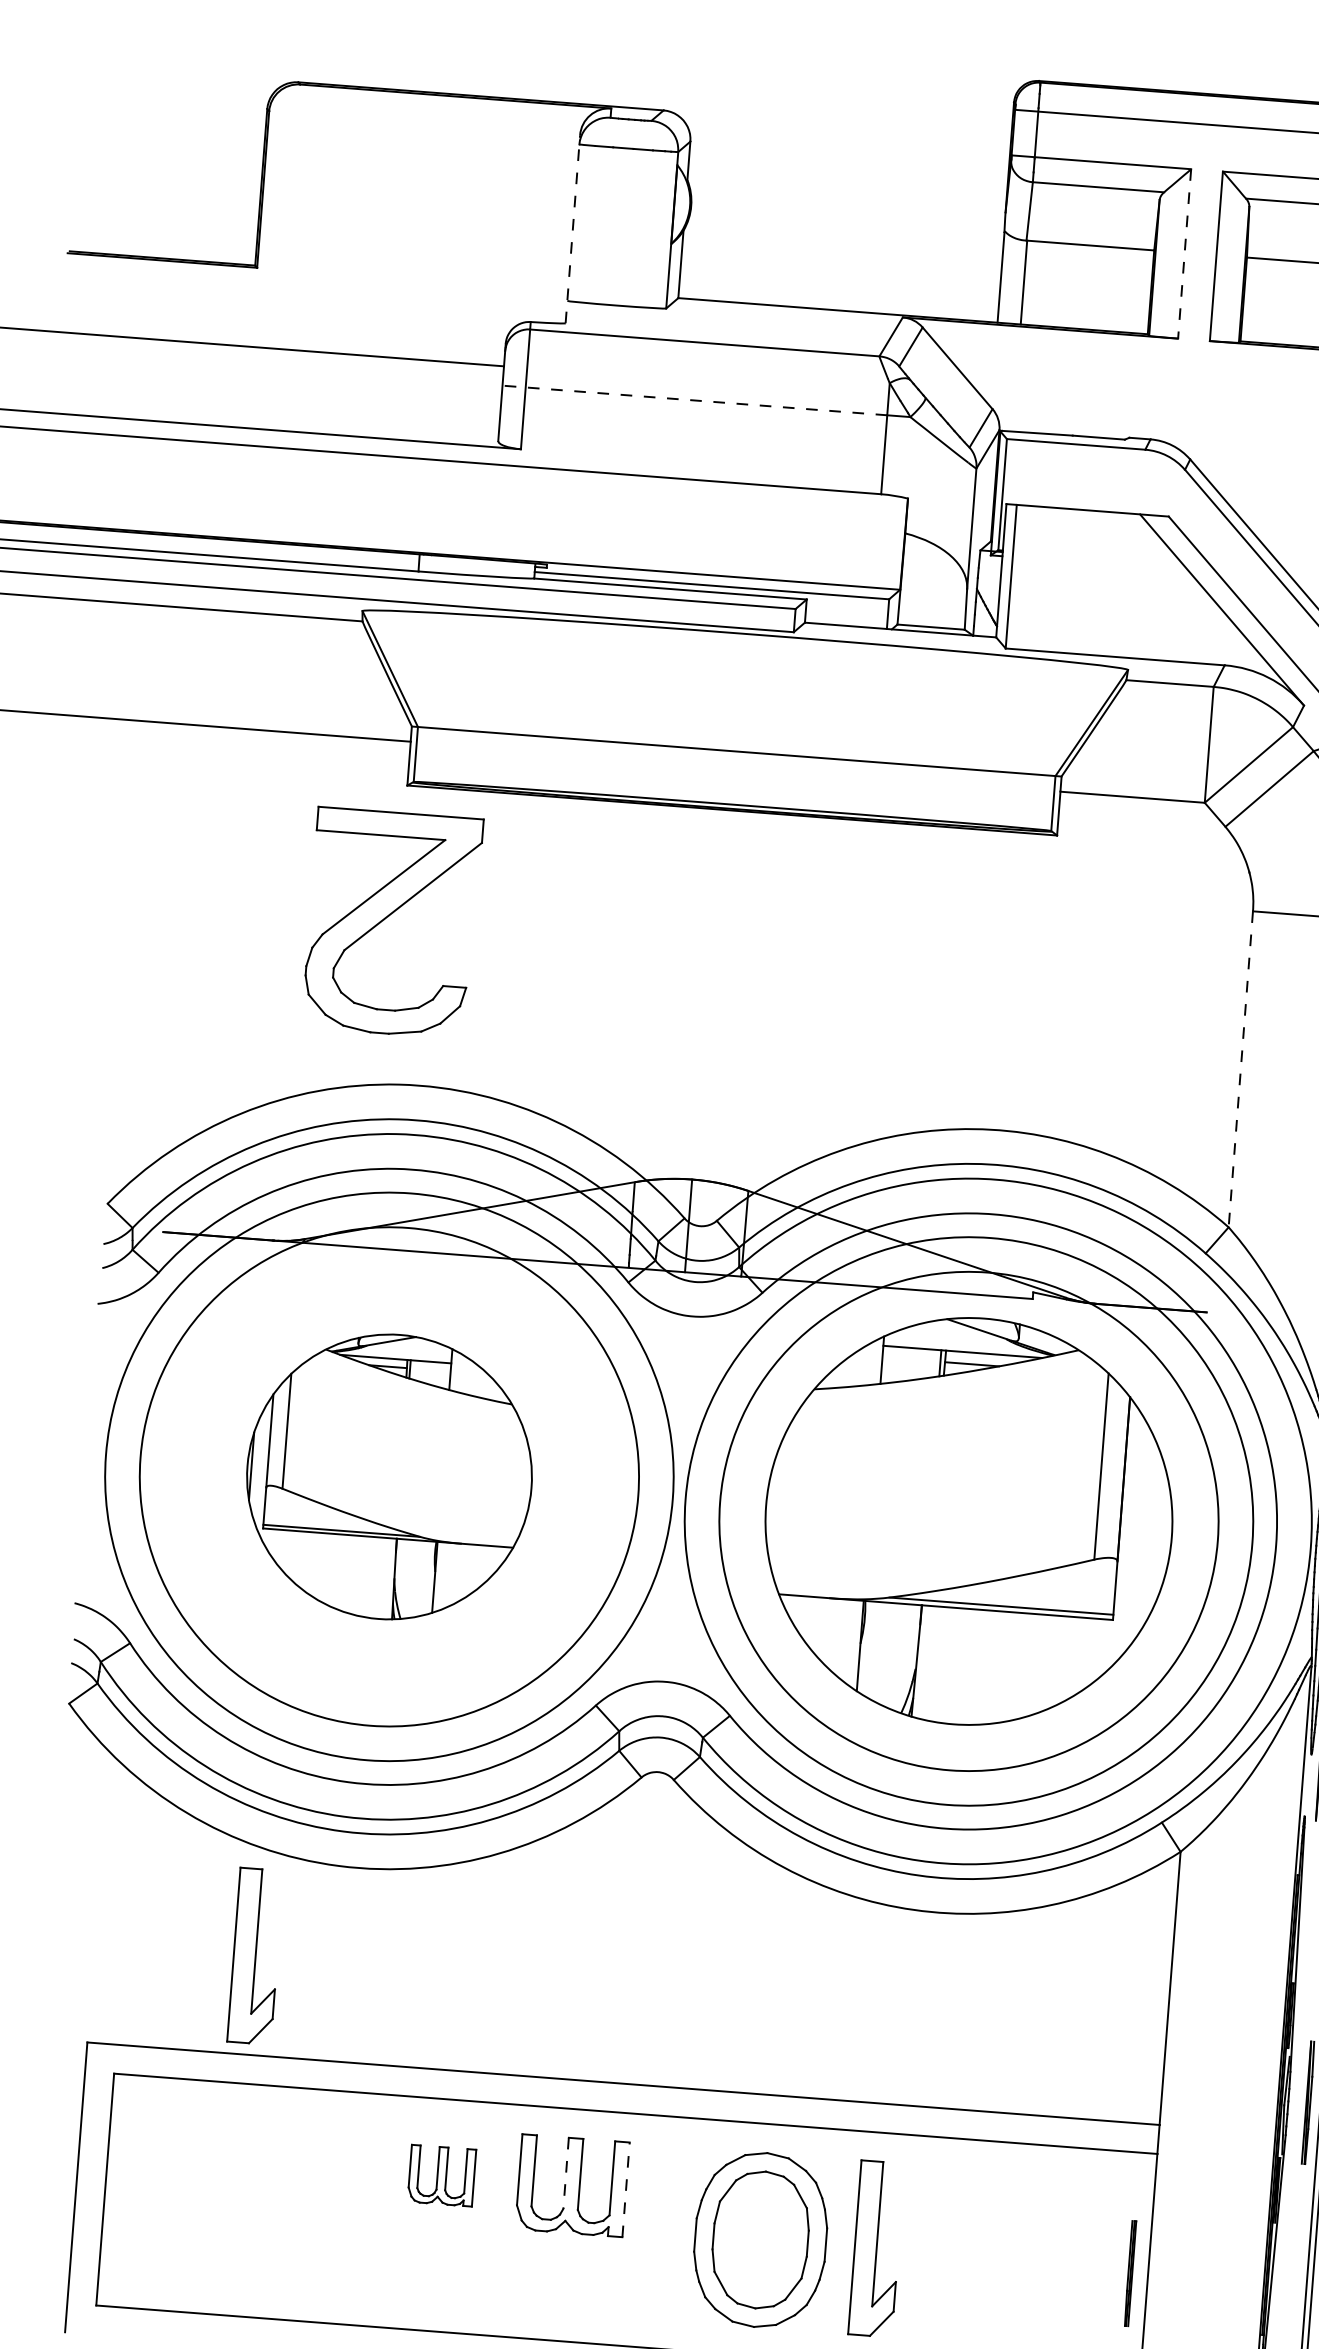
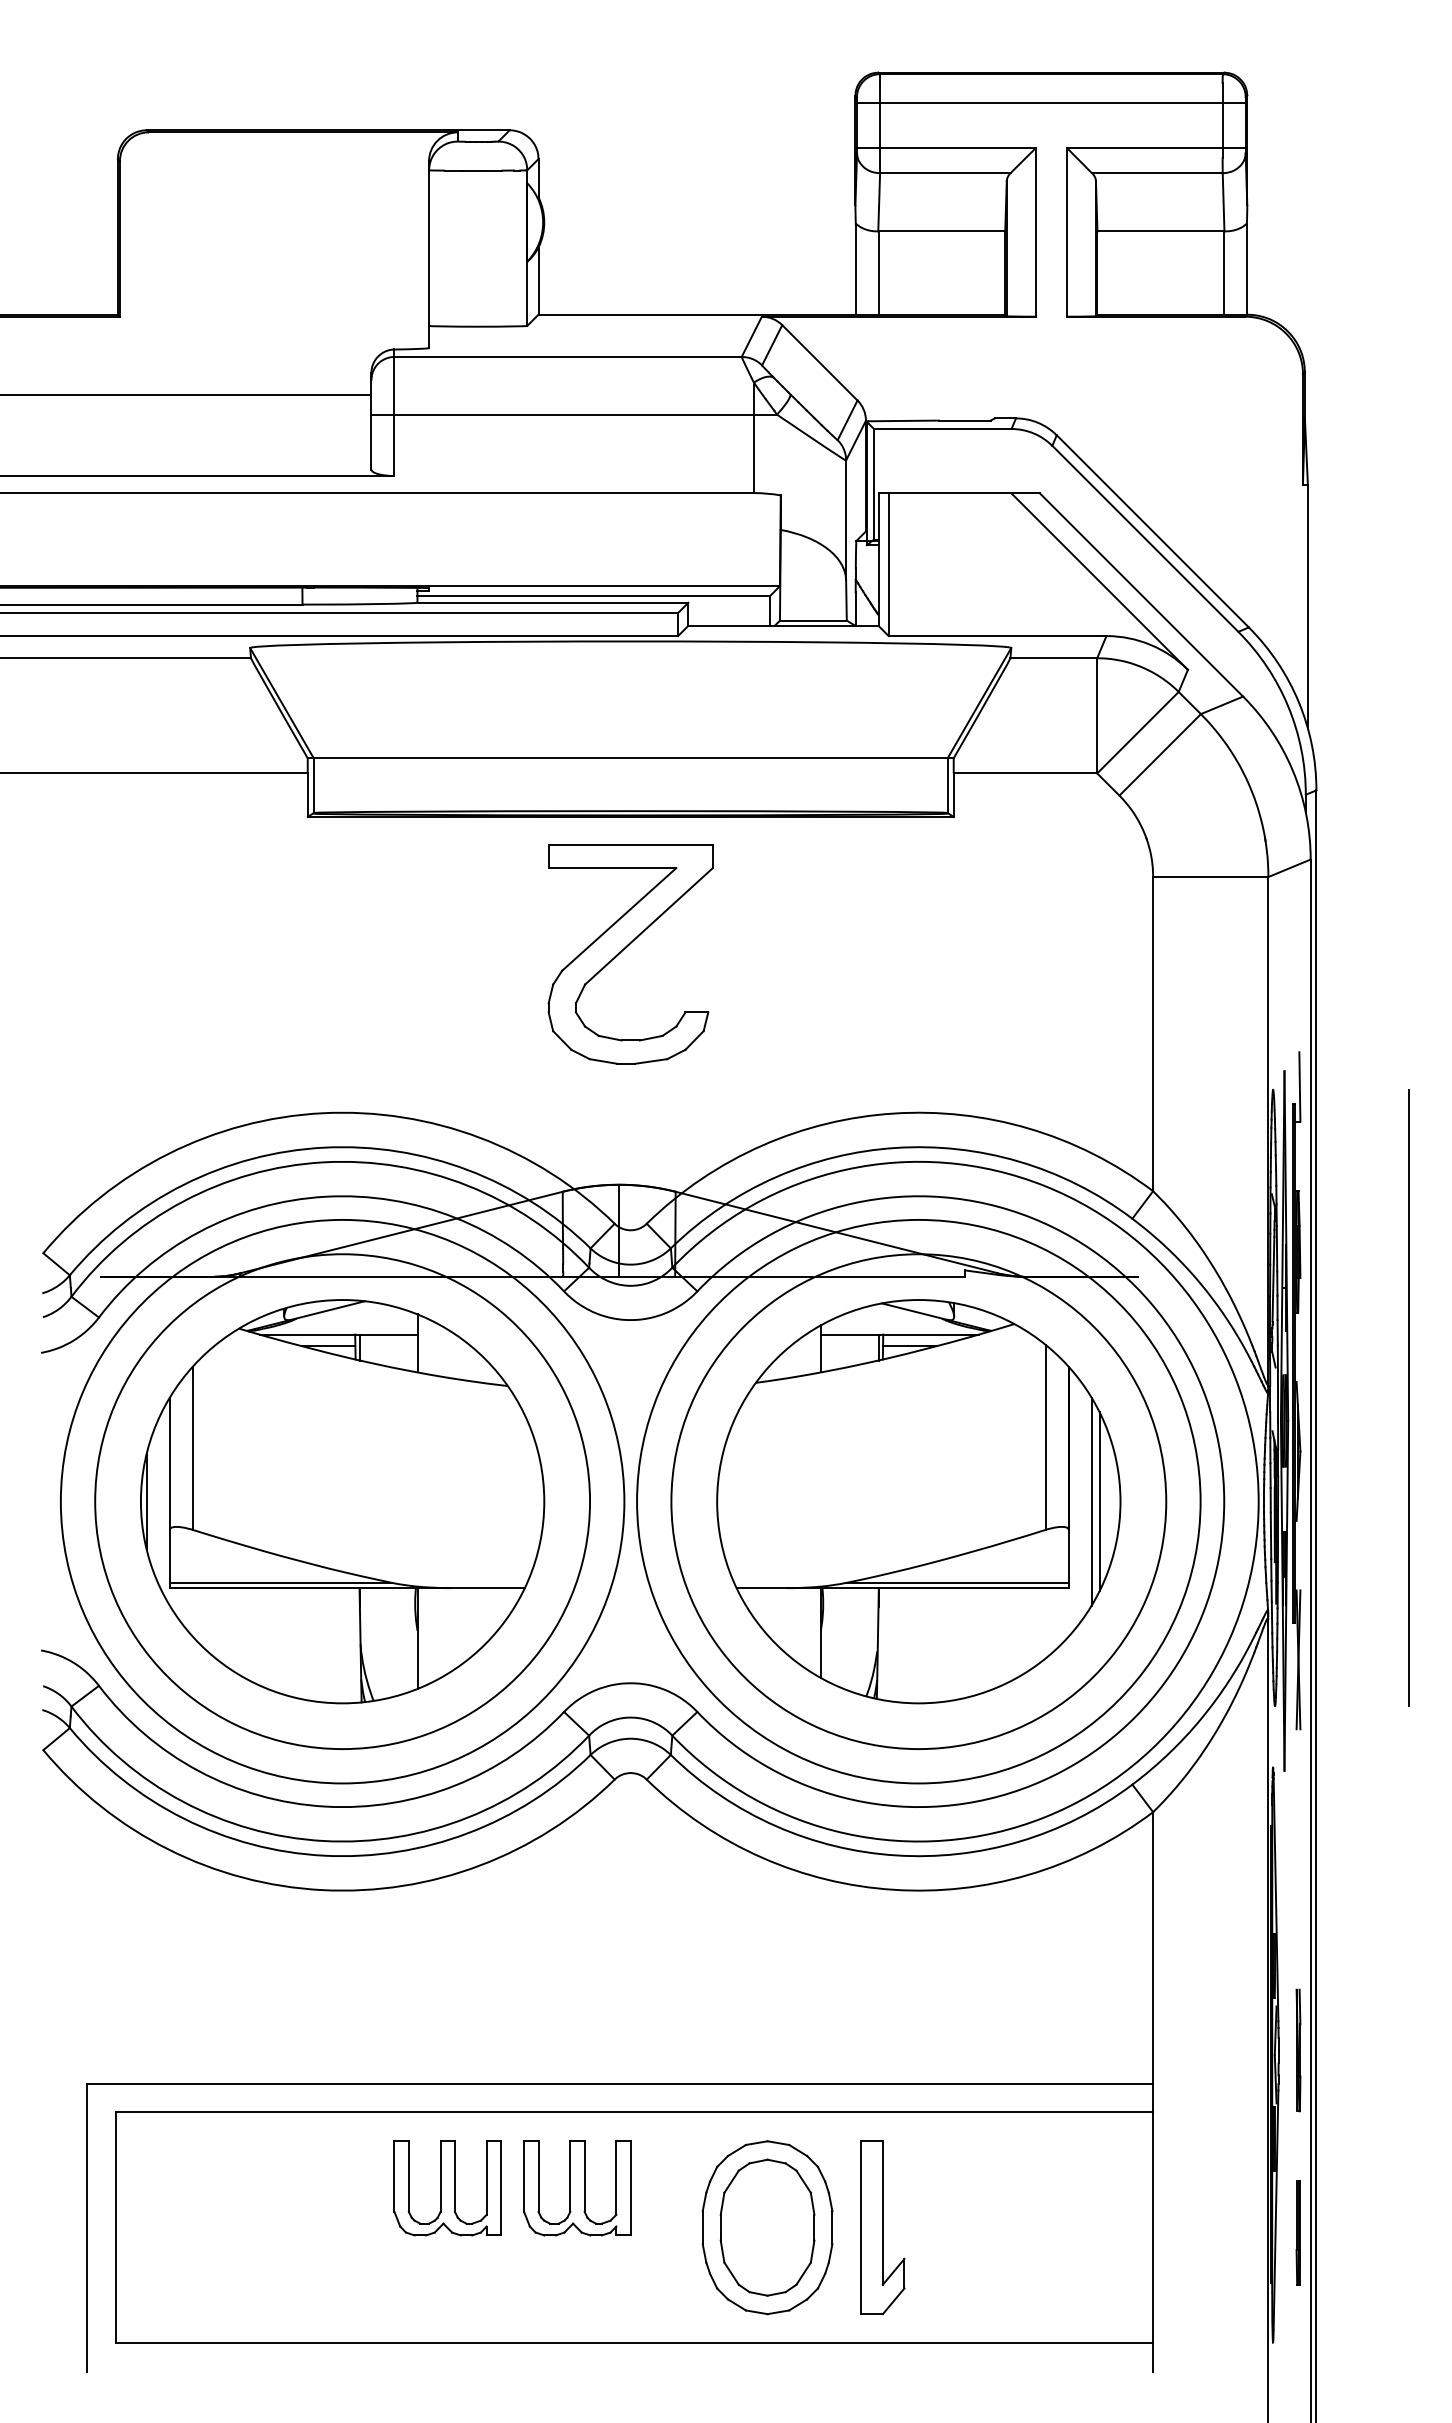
line: (573, 229) -> (429, 254), dashed -> solid
line: (1184, 254) -> (1035, 233), dashed -> solid
line: (694, 400) -> (562, 414), dashed -> solid
part: (387, 918) -> (625, 949), moved
line: (1241, 1069) -> (1153, 1034), dashed -> solid
part: (389, 1476) -> (342, 1501), size x1.43
line: (1142, 1534) -> (1091, 1501), added
line: (1150, 1535) -> (1099, 1501), added
part: (255, 1956) -> (246, 1985), removed
line: (566, 2174) -> (570, 2177), dashed -> solid
part: (441, 2175) -> (447, 2188), size x1.67
line: (625, 2188) -> (630, 2187), dashed -> solid
part: (1129, 2273) -> (1297, 2232), moved

